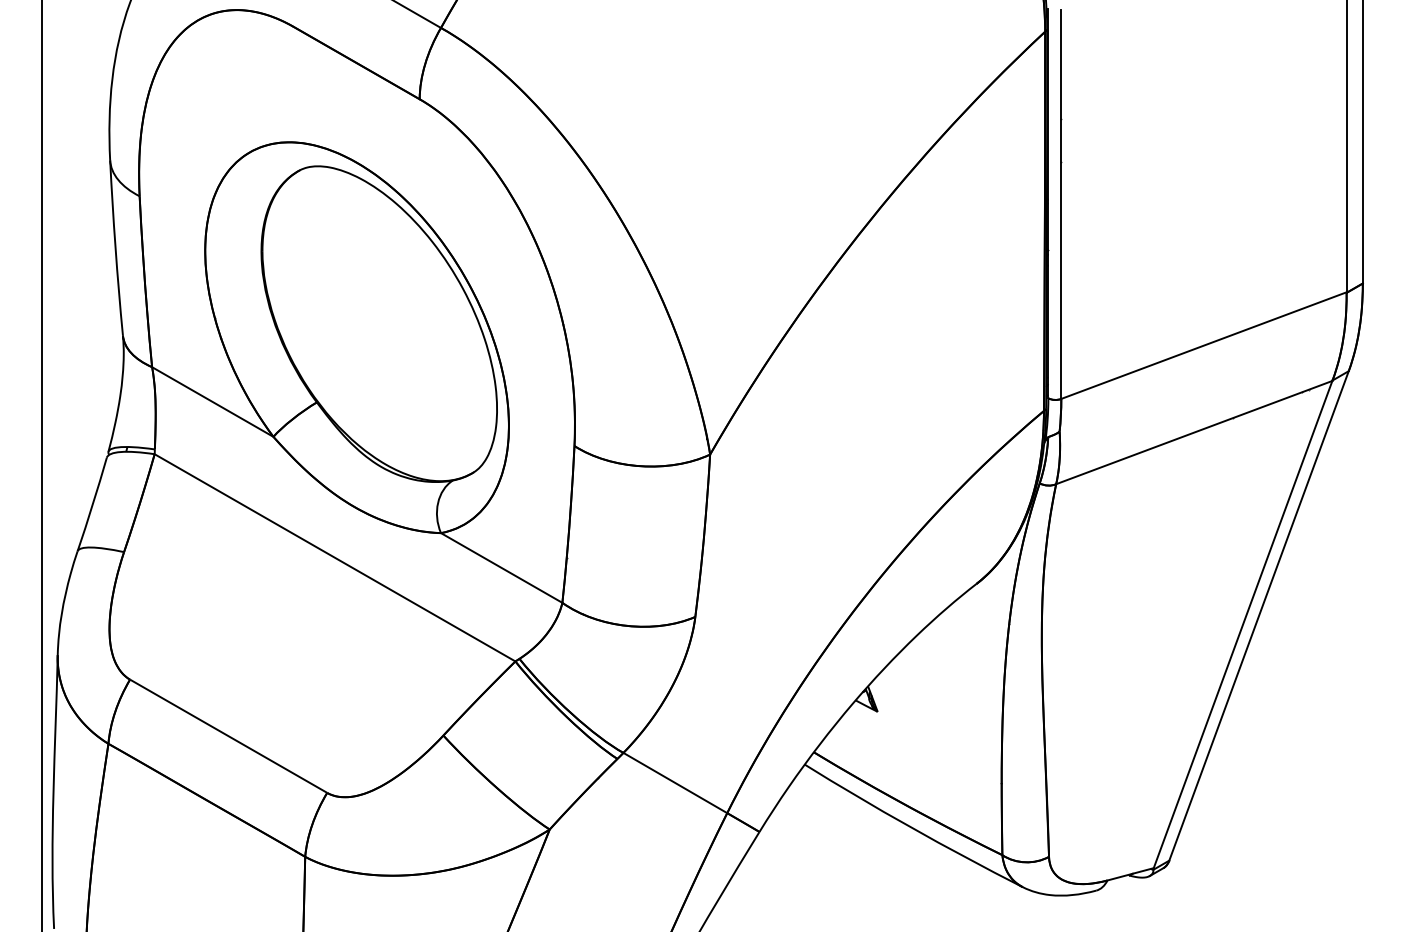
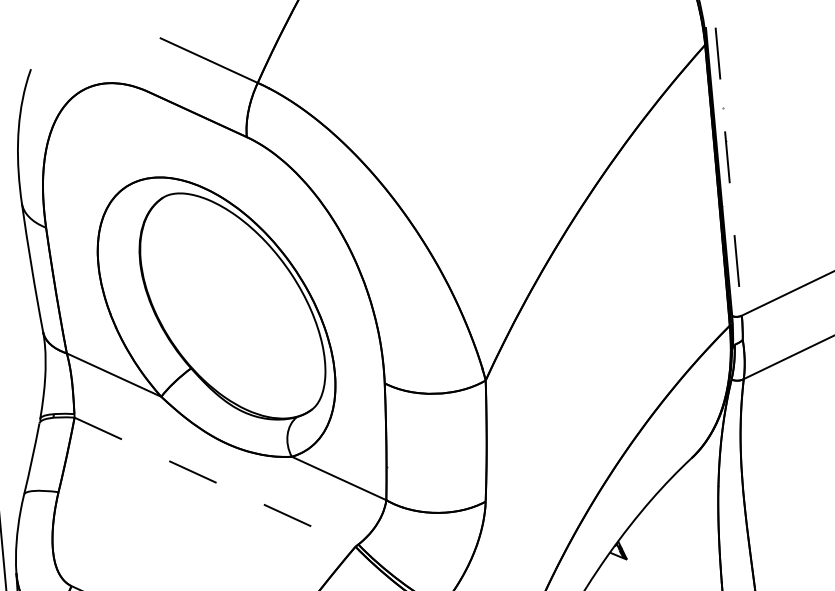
line: (1061, 204) -> (728, 171), solid -> dashed
line: (335, 558) -> (215, 482), solid -> dashed

